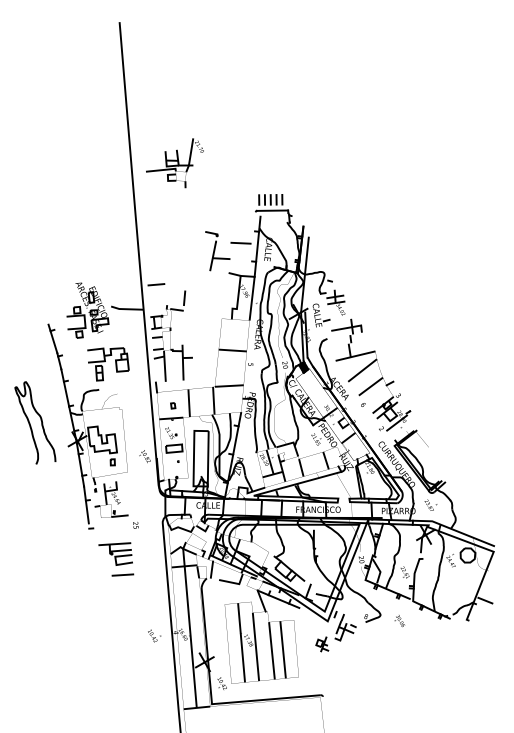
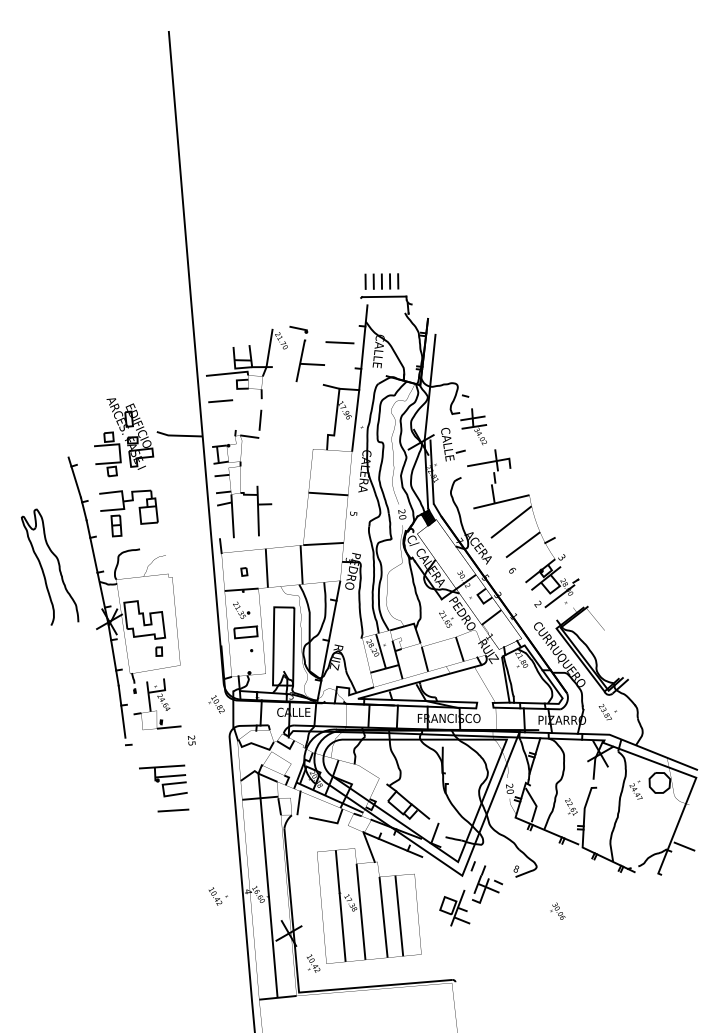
part: (174, 162) -> (246, 363), moved
part: (108, 364) -> (128, 513), moved
part: (30, 424) -> (43, 569), moved
text: (144, 456) -> (216, 704), moved
text: (399, 620) -> (557, 910), moved
part: (322, 644) -> (454, 908), size x1.67

